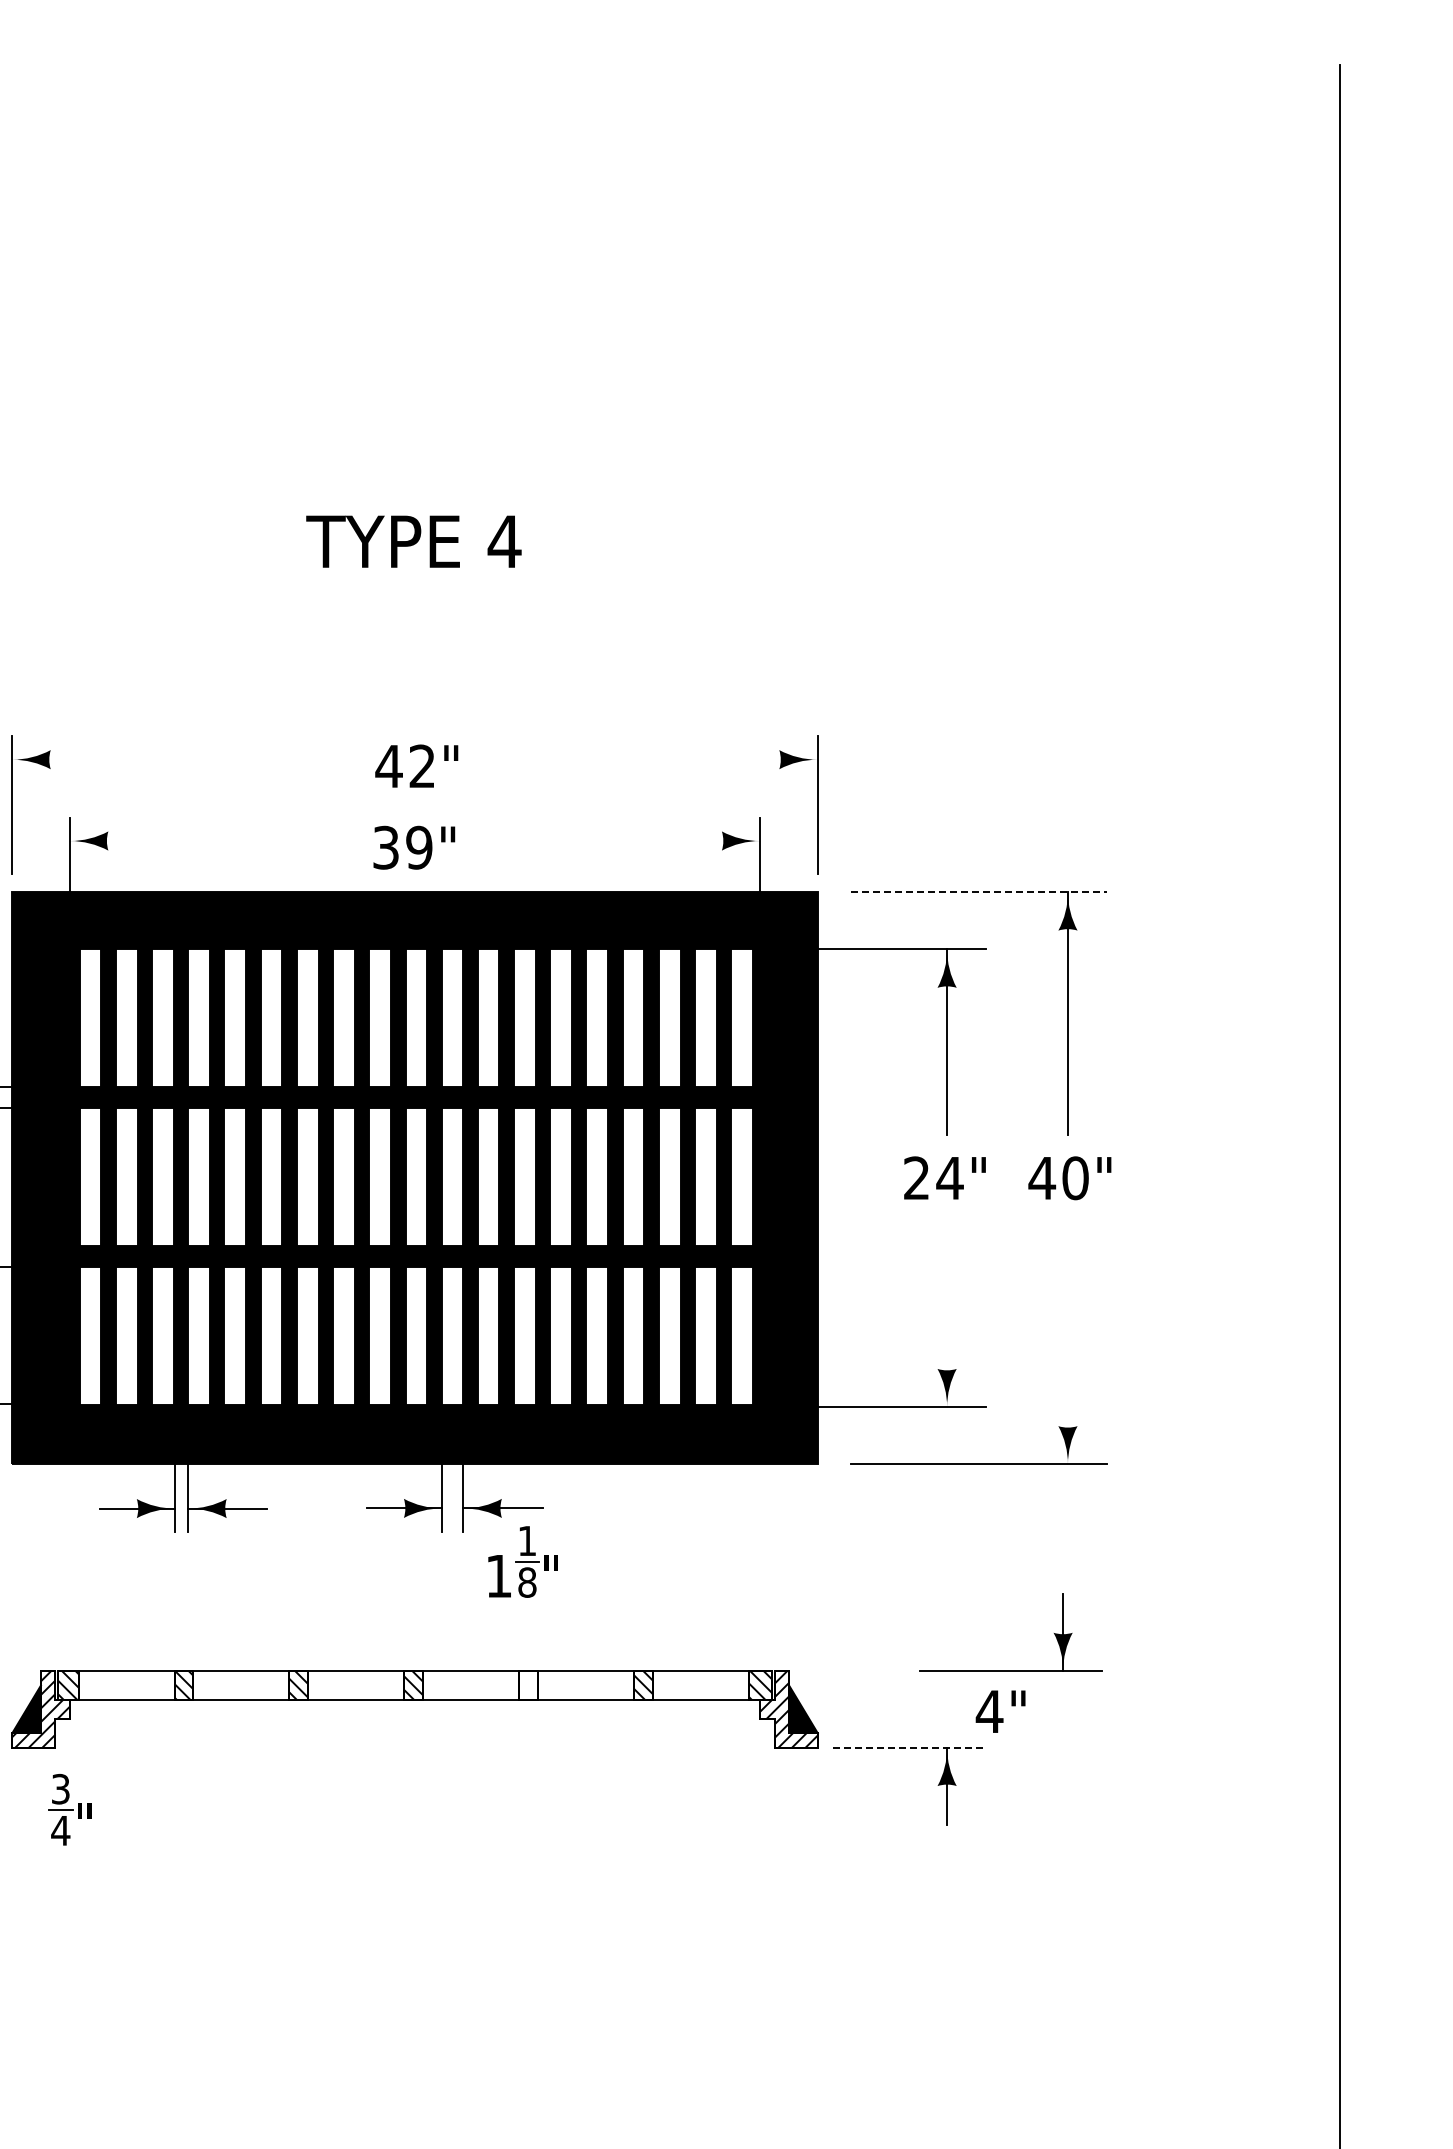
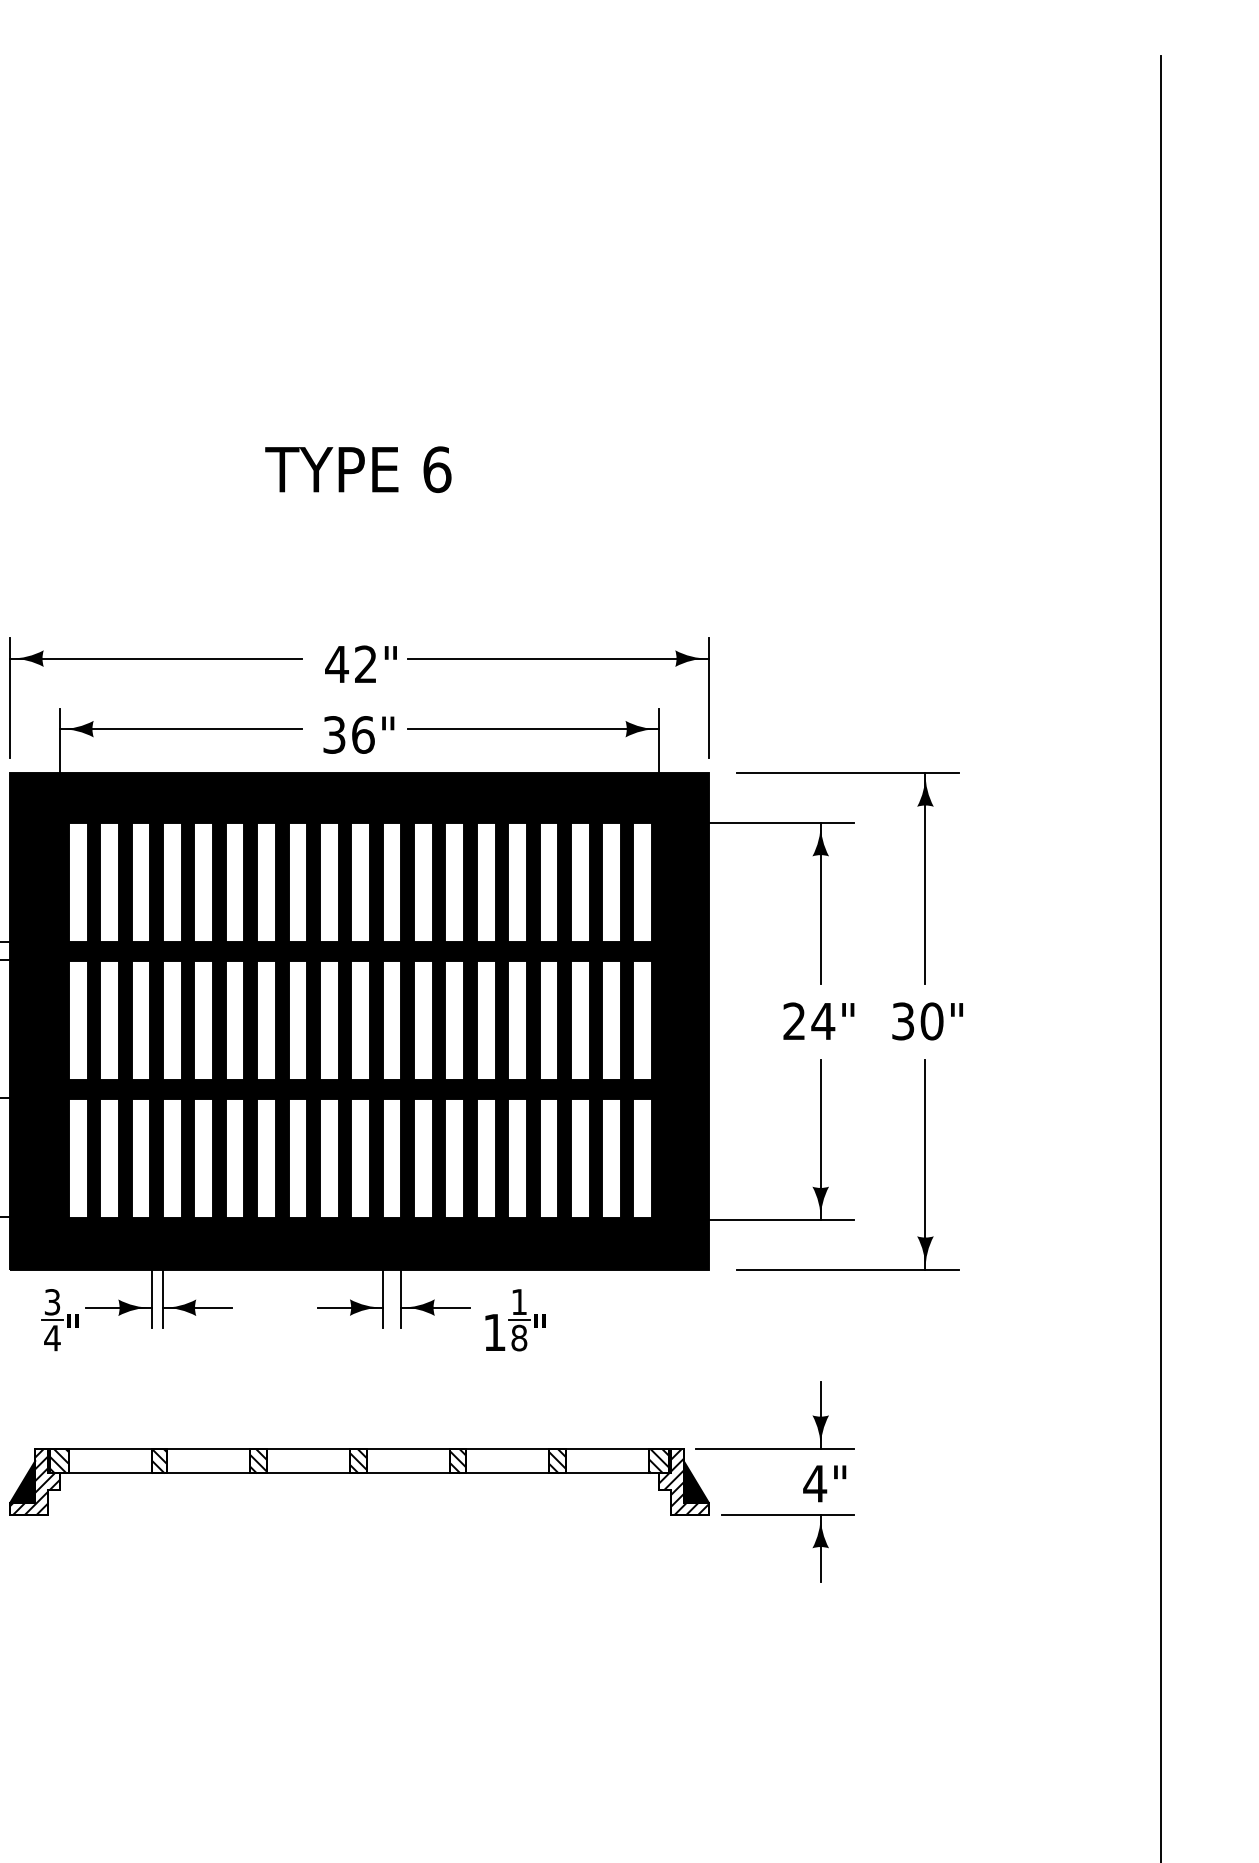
text: (504, 541) -> (437, 469), 4 -> 6
line: (180, 759) -> (156, 658), added
line: (644, 759) -> (558, 658), added
line: (209, 841) -> (181, 729), added
line: (615, 841) -> (533, 729), added
text: (419, 847) -> (363, 734), 39" -> 36"
line: (978, 892) -> (847, 773), dashed -> solid
text: (1042, 1178) -> (903, 1021), 40" -> 30"
line: (947, 1314) -> (821, 1139), added
line: (1067, 1343) -> (925, 1164), added
part: (522, 1561) -> (515, 1319), moved
part: (1010, 1670) -> (775, 1448), moved
hatch: (528, 1685) -> (457, 1461), added
text: (1000, 1711) -> (824, 1483), moved
line: (909, 1747) -> (788, 1514), dashed -> solid
part: (69, 1809) -> (60, 1319), moved

